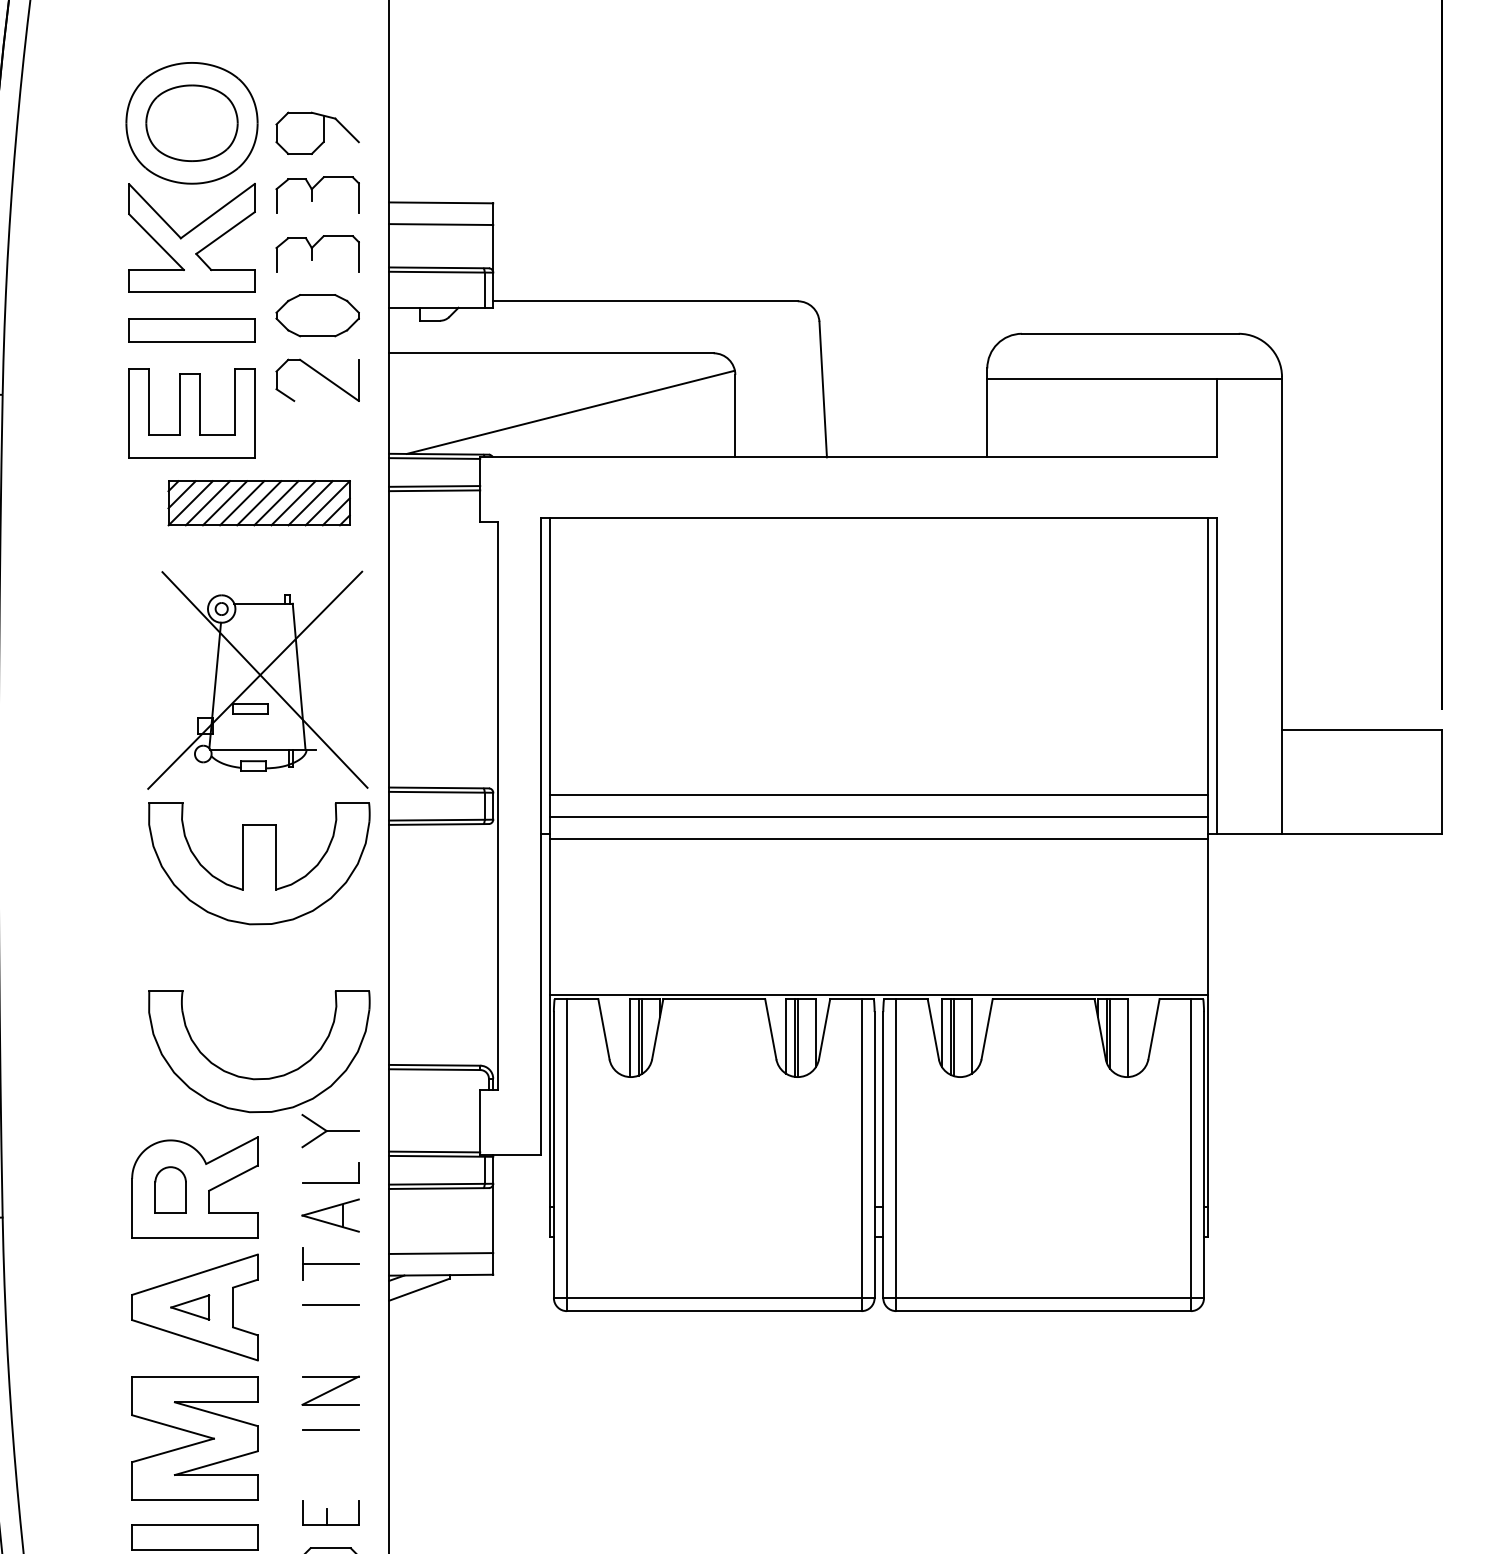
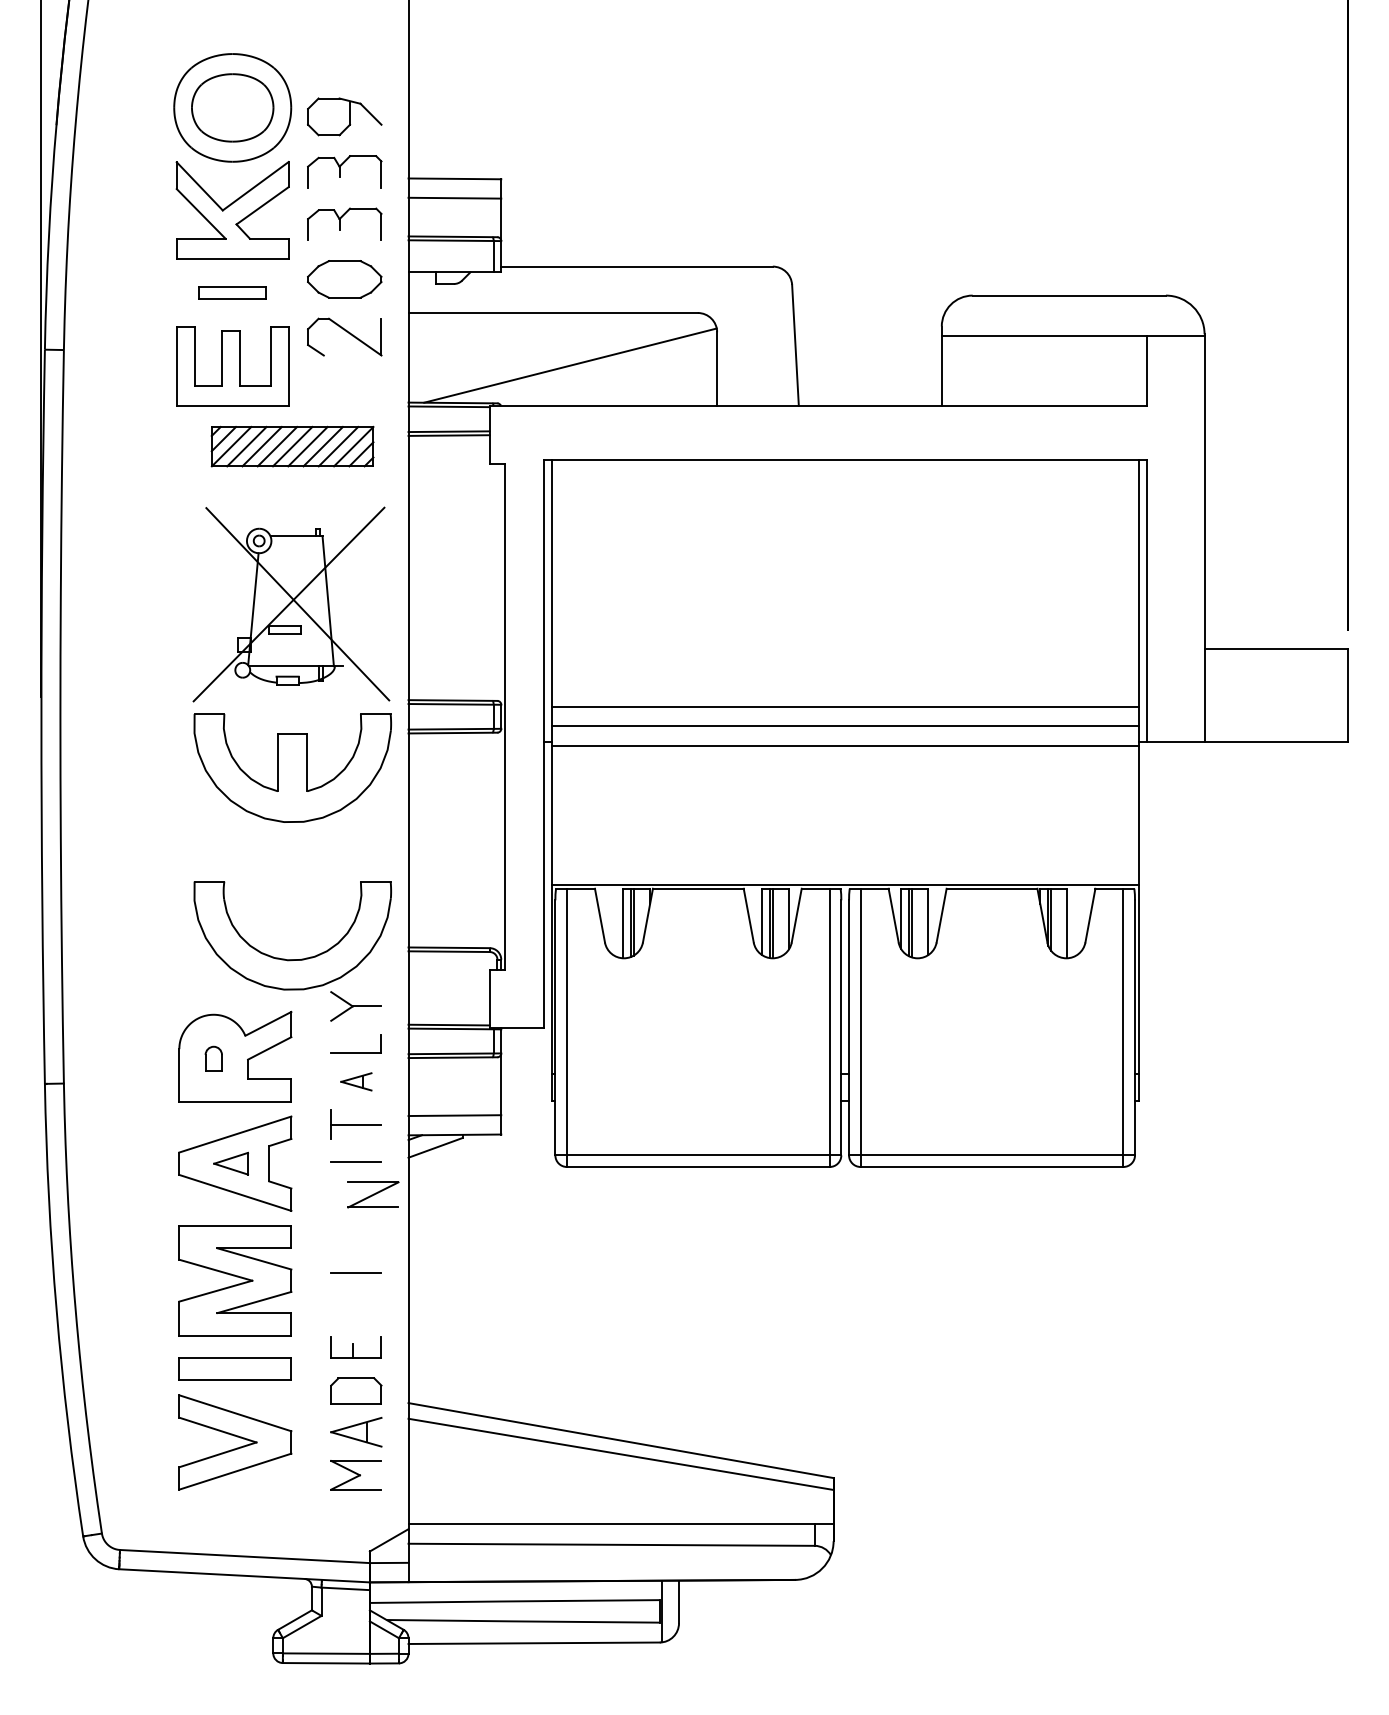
part: (191, 330) -> (232, 292), size x0.6
part: (170, 1189) -> (213, 1058), size x0.6
part: (330, 1215) -> (356, 1081), size x0.6
part: (330, 1390) -> (373, 1194), moved

